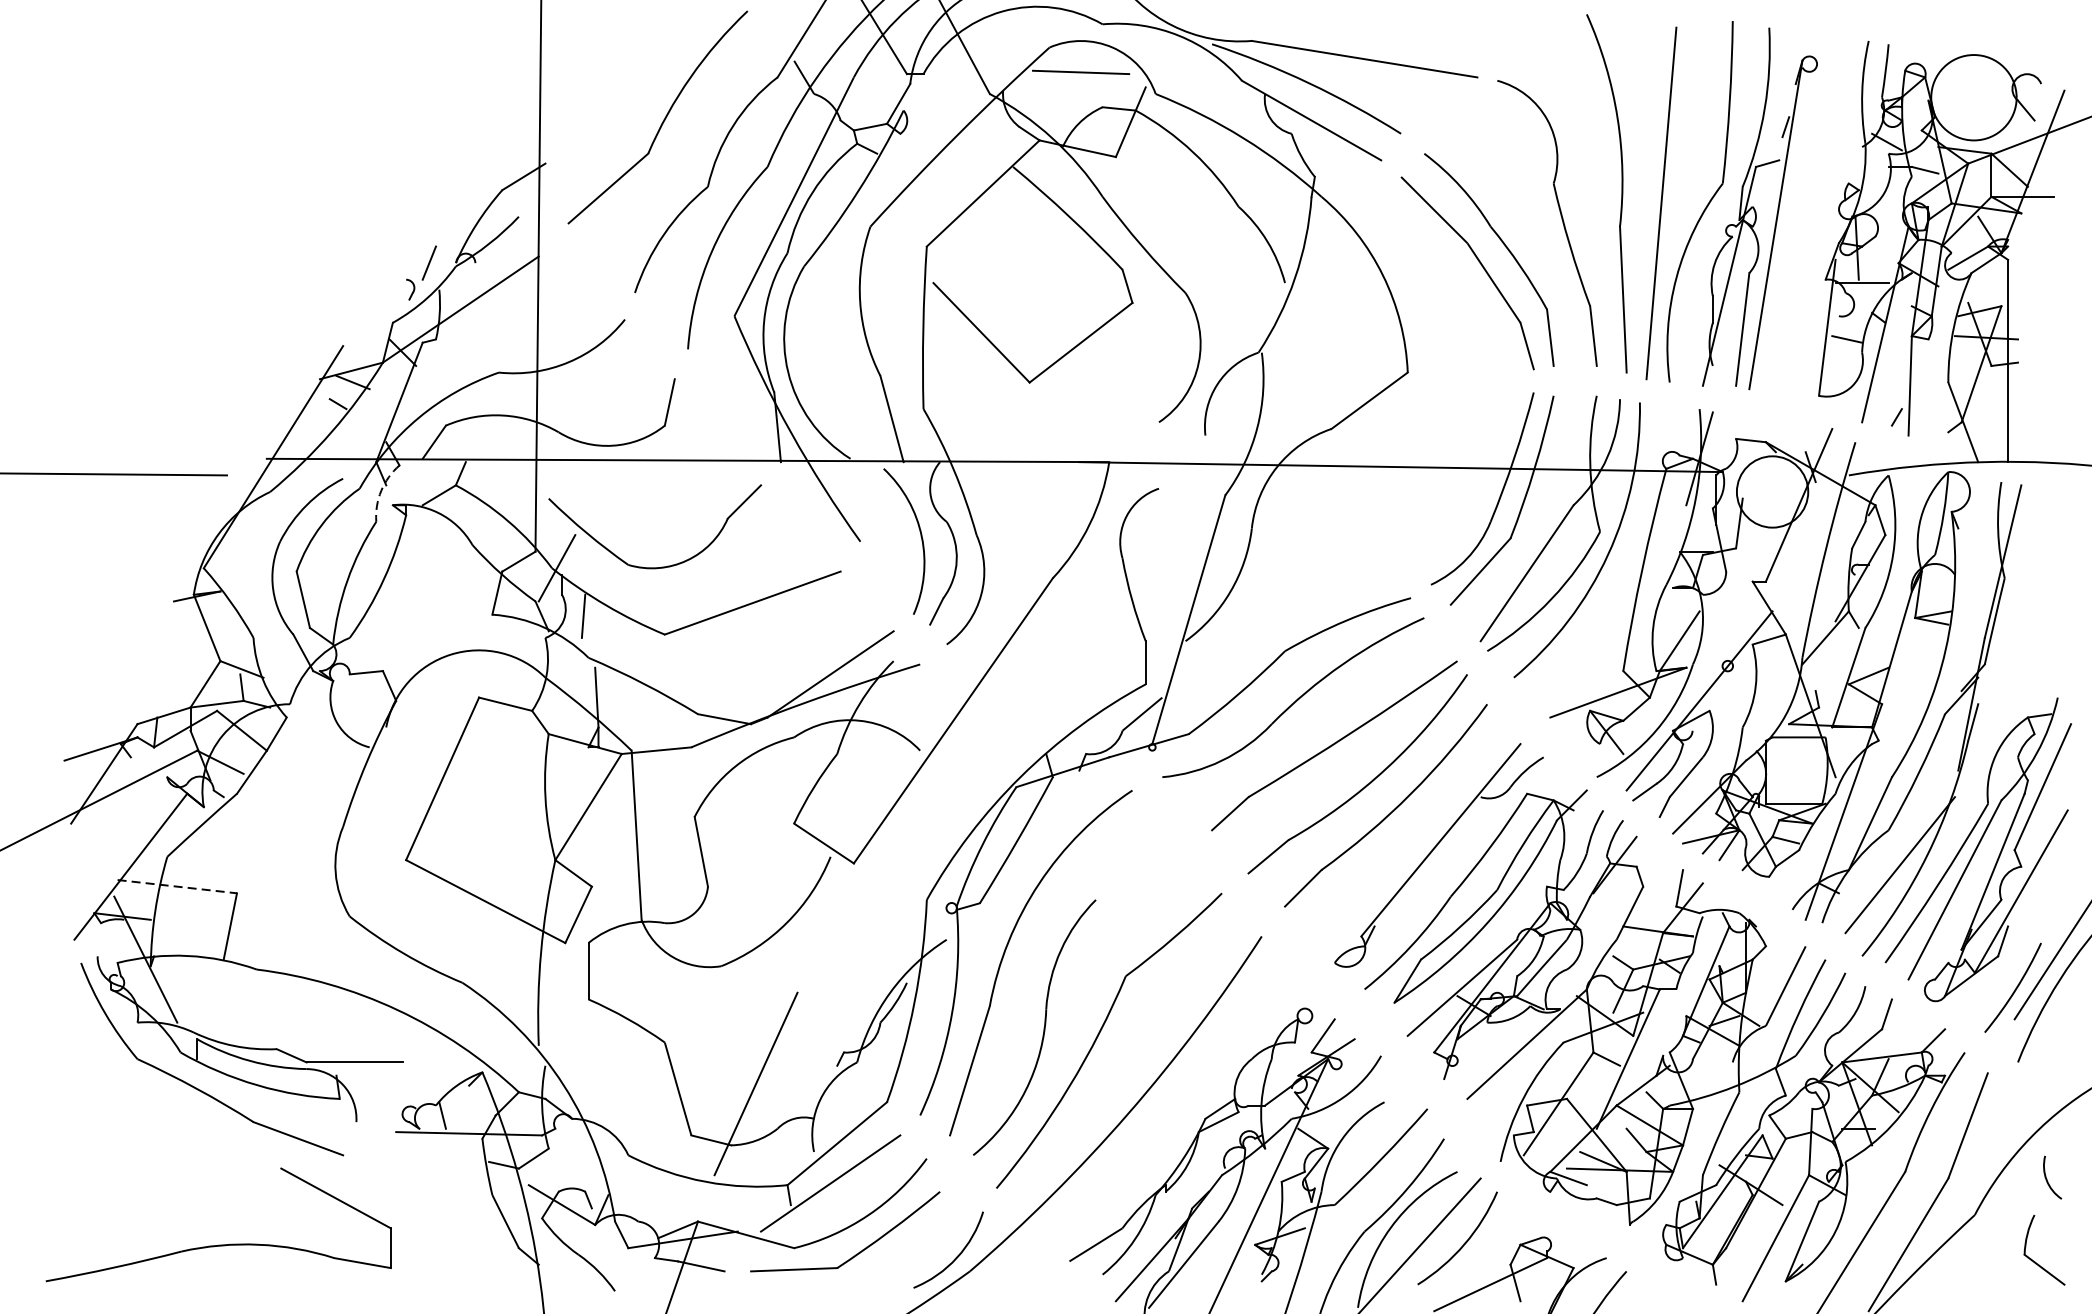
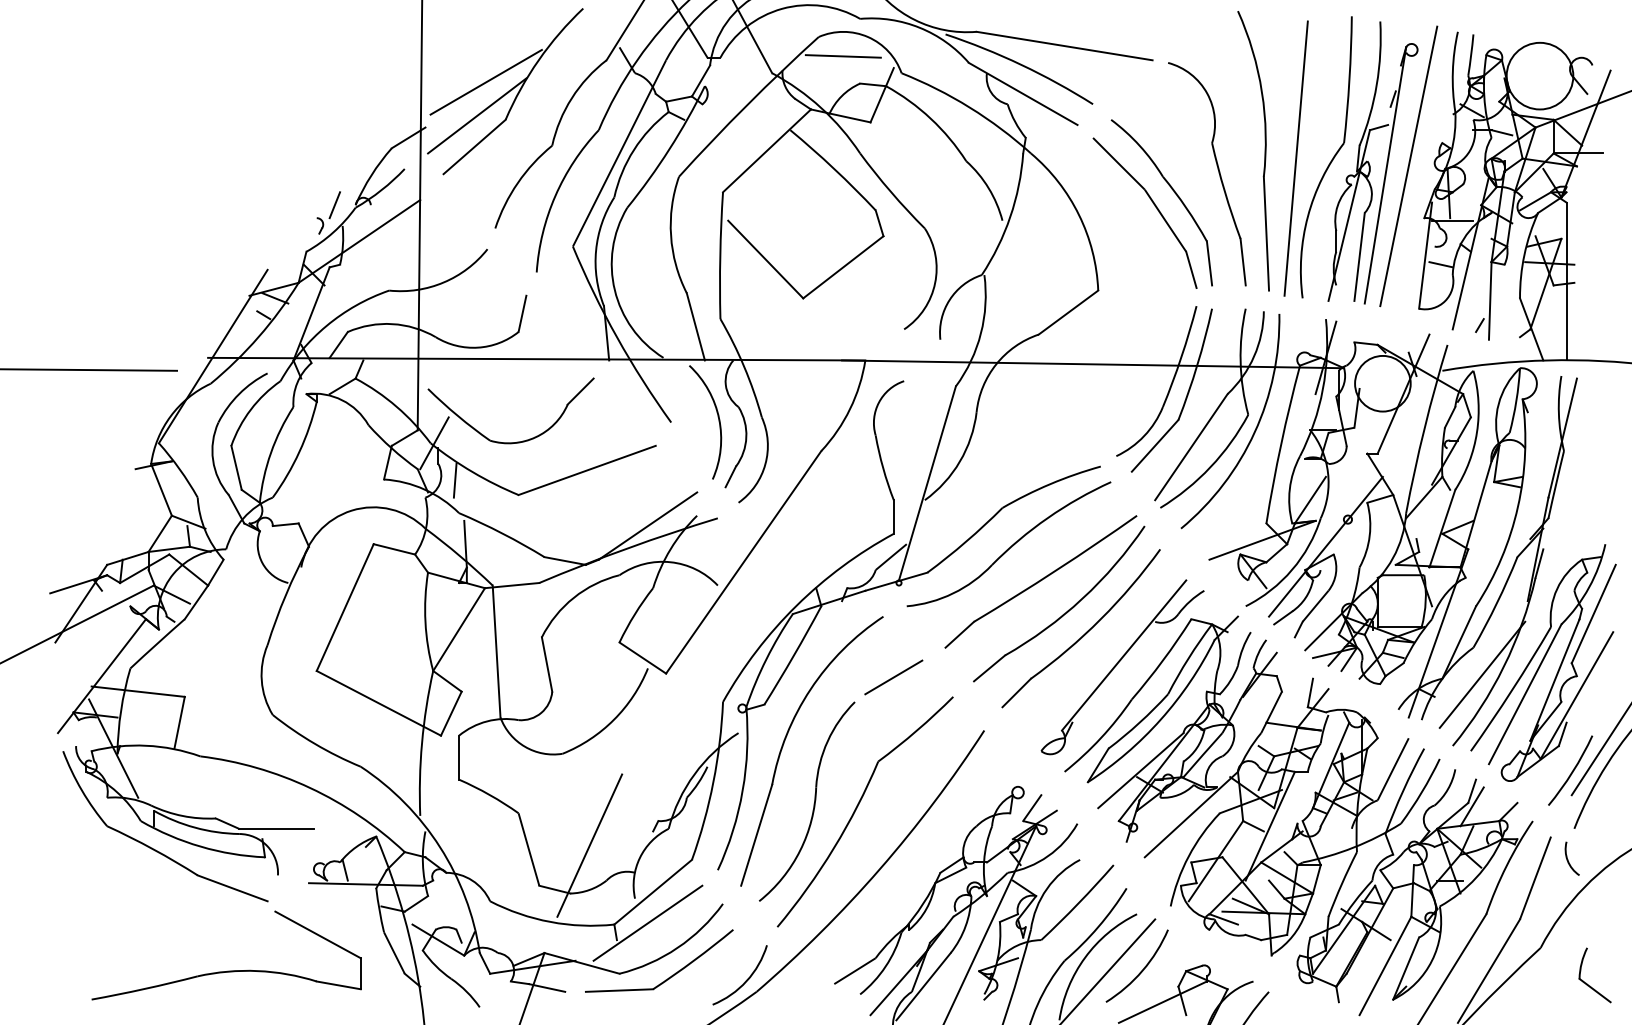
line: (622, 104) -> (485, 81), added
line: (612, 148) -> (477, 115), added
line: (1805, 213) -> (1408, 166), added
arc: (381, 490) -> (297, 382), dashed -> solid
line: (1145, 868) -> (893, 677), added
line: (177, 886) -> (138, 691), dashed -> solid
line: (1886, 1033) -> (1471, 806), added
arc: (2047, 1178) -> (1568, 859), moved
part: (219, 1244) -> (227, 970), moved

